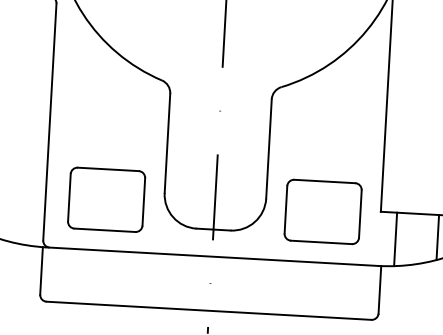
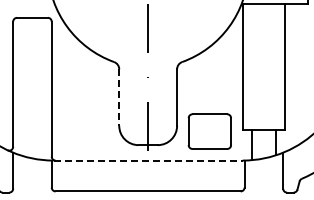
line: (167, 144) -> (119, 98), solid -> dashed
part: (106, 199) -> (86, 131), removed
line: (212, 256) -> (148, 160), solid -> dashed

